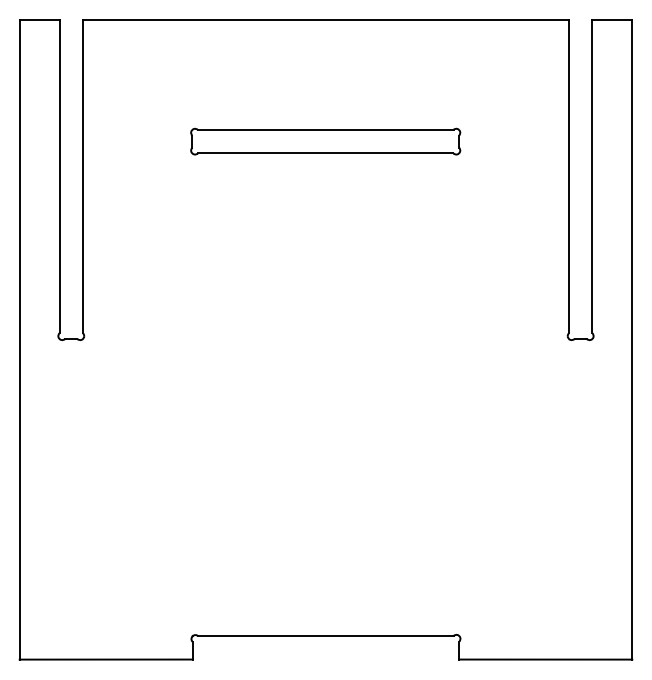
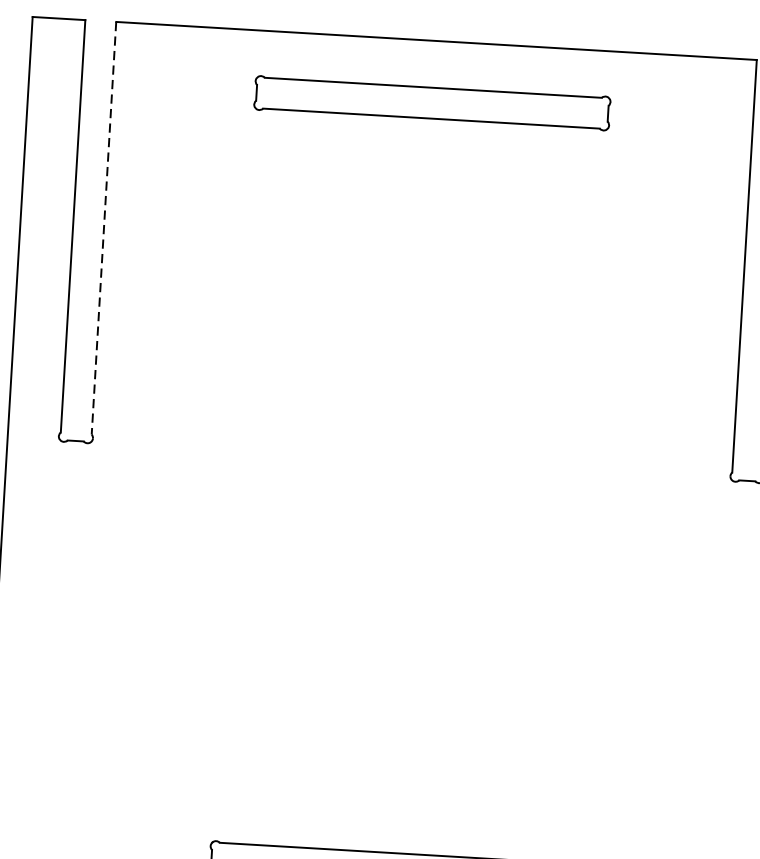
part: (325, 141) -> (432, 103), moved
line: (83, 177) -> (104, 229), solid -> dashed

